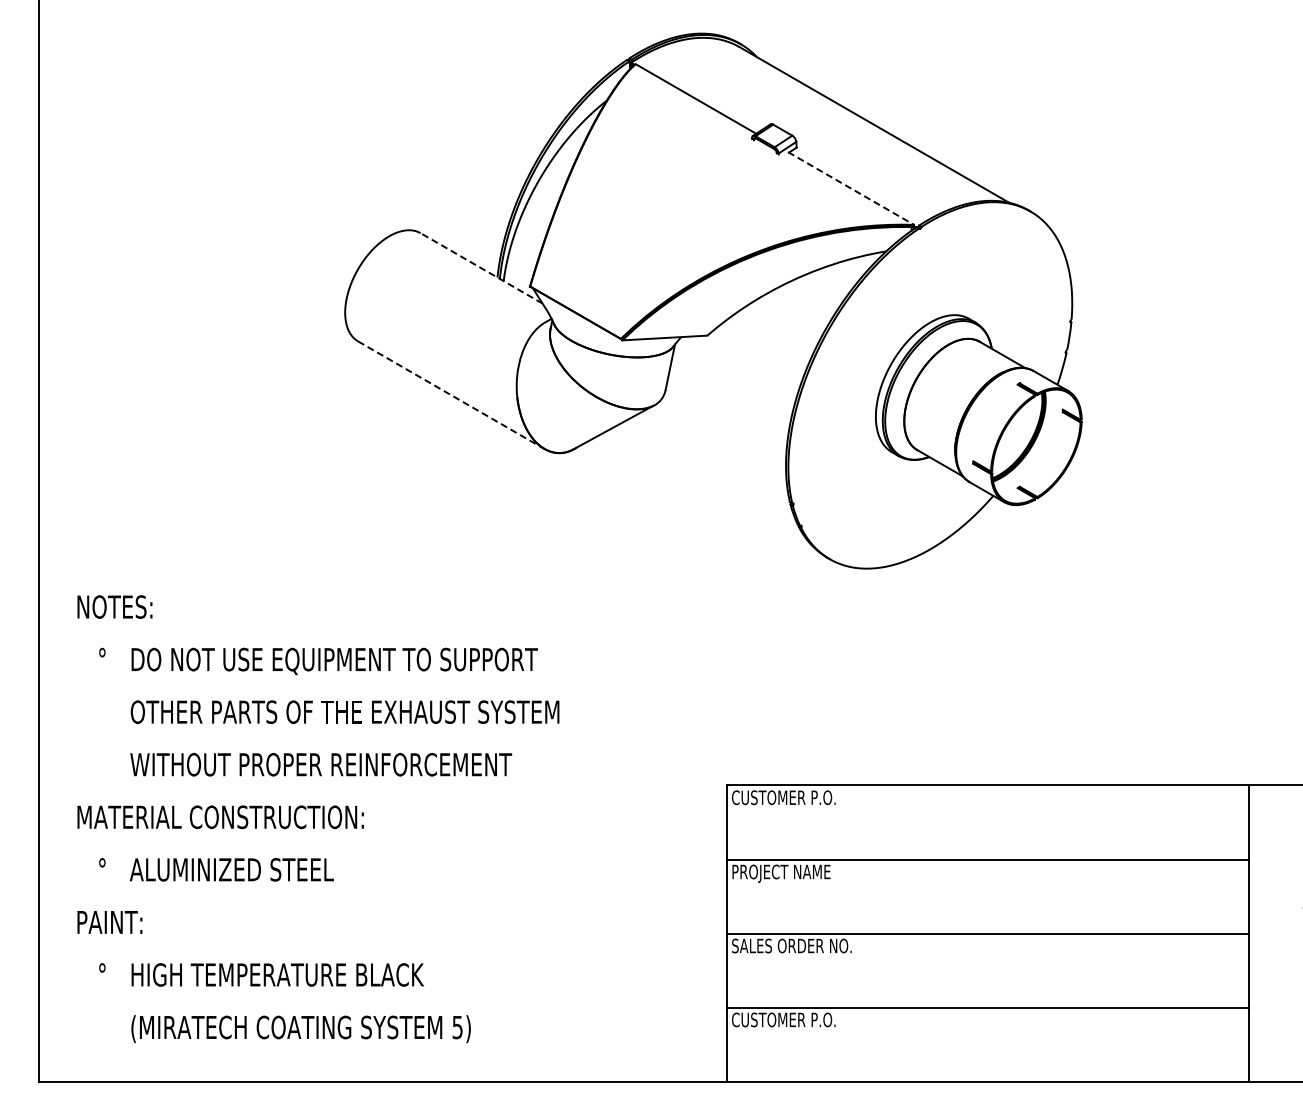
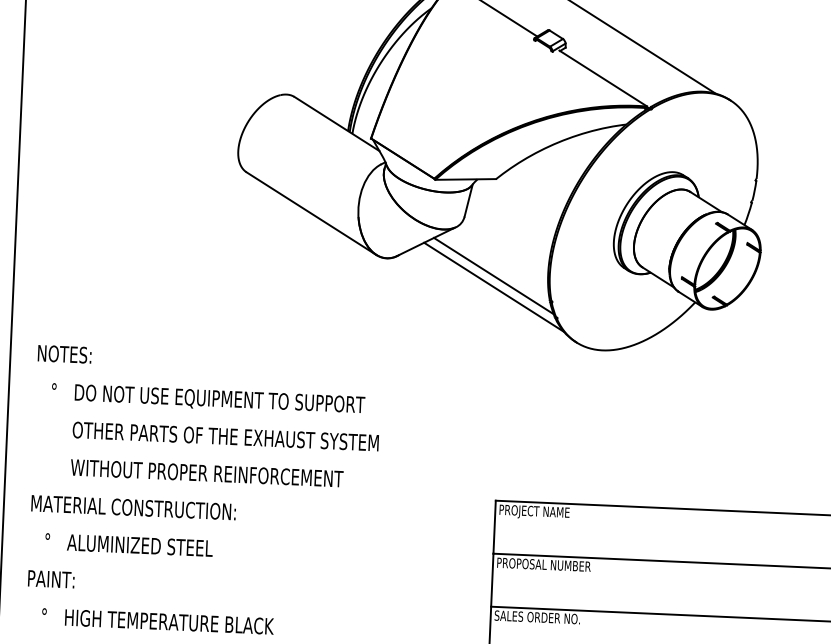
line: (851, 188) -> (603, 78), dashed -> solid
line: (481, 268) -> (336, 124), dashed -> solid
line: (451, 395) -> (311, 213), dashed -> solid
line: (710, 471) -> (494, 276), added
line: (710, 487) -> (493, 287), added
text: (783, 799) -> (535, 512), CUSTOMER P.O. -> PROJECT NAME
text: (810, 873) -> (552, 566), PROJECT NAME -> PROPOSAL NUMBER

